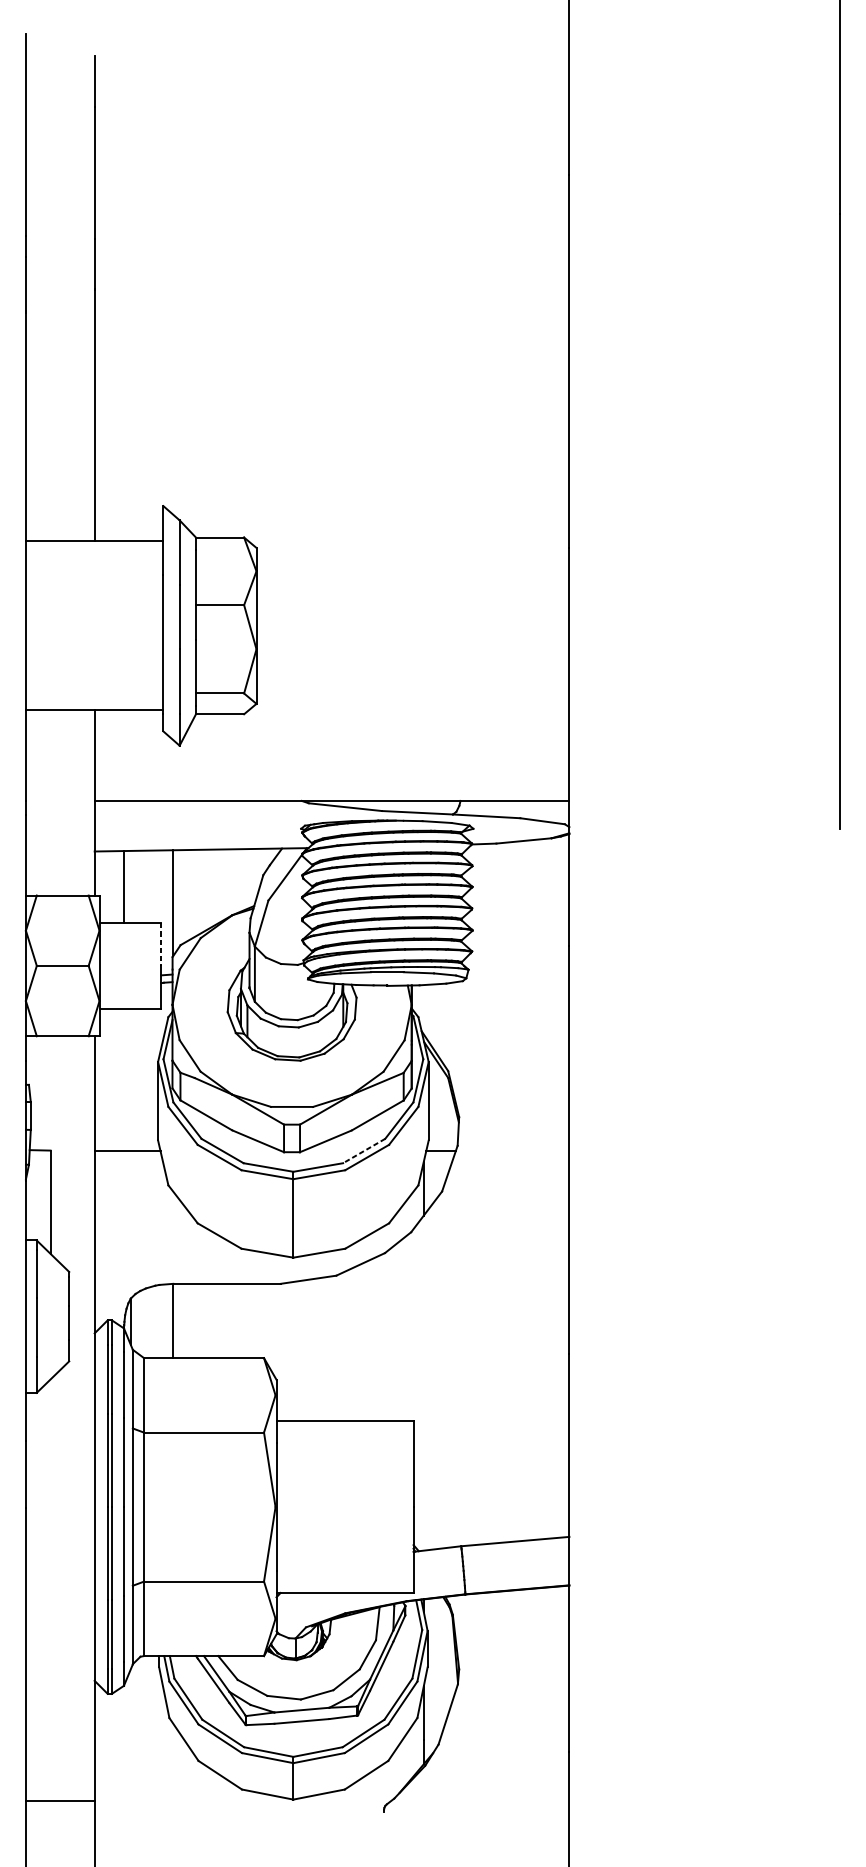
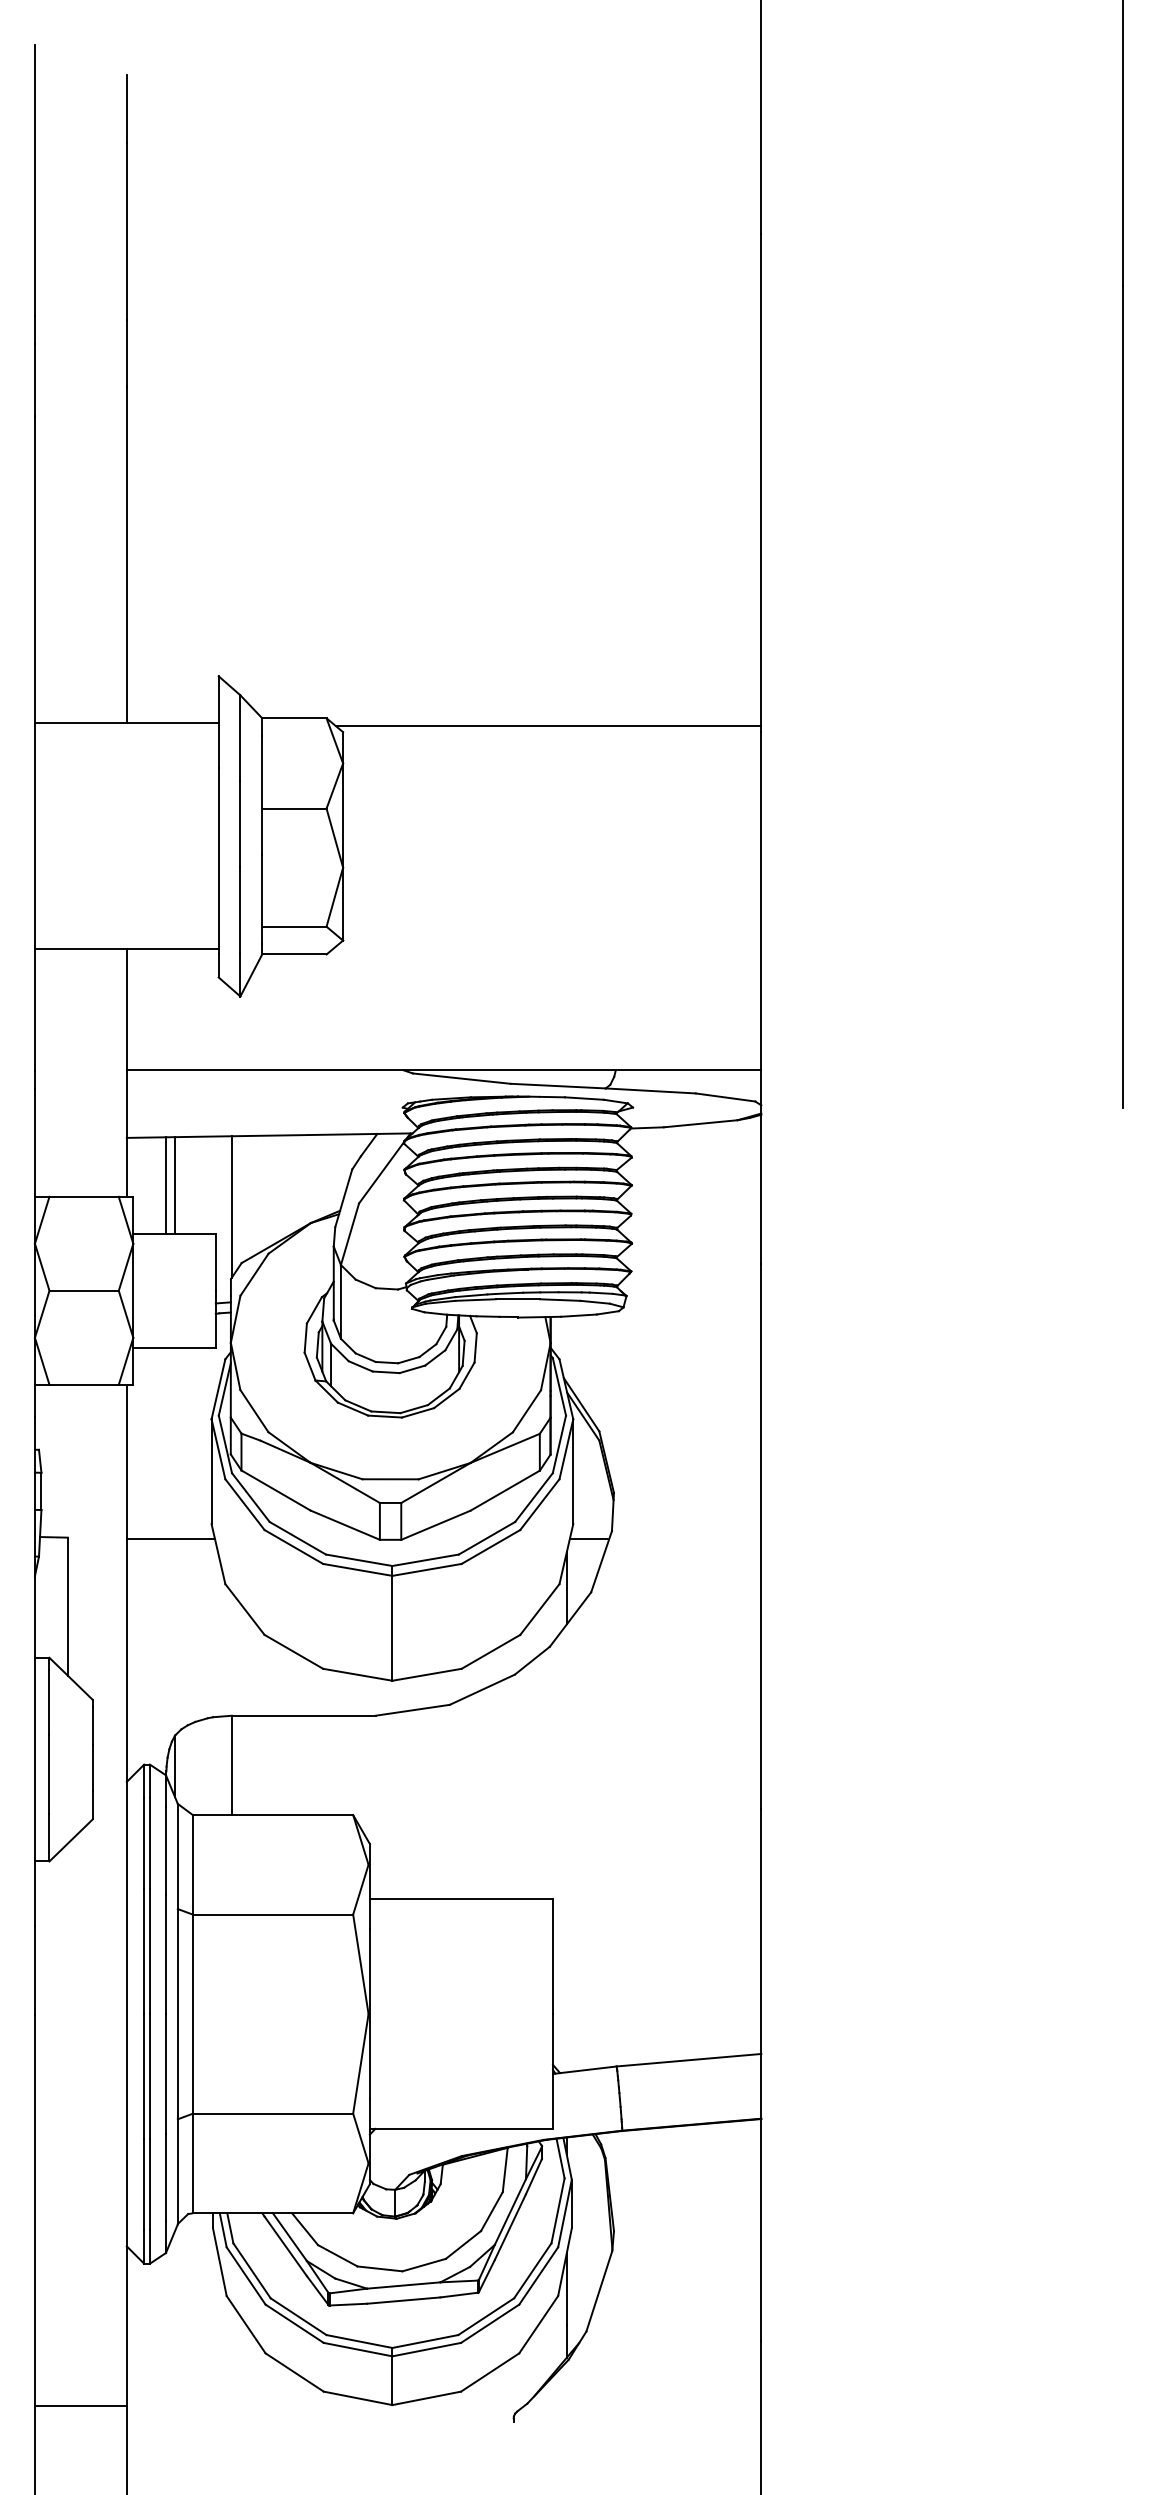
line: (410, 542) -> (548, 725), added
line: (130, 887) -> (174, 1185), added
line: (161, 944) -> (215, 1262), dashed -> solid
line: (364, 1151) -> (487, 1538), dashed -> solid

